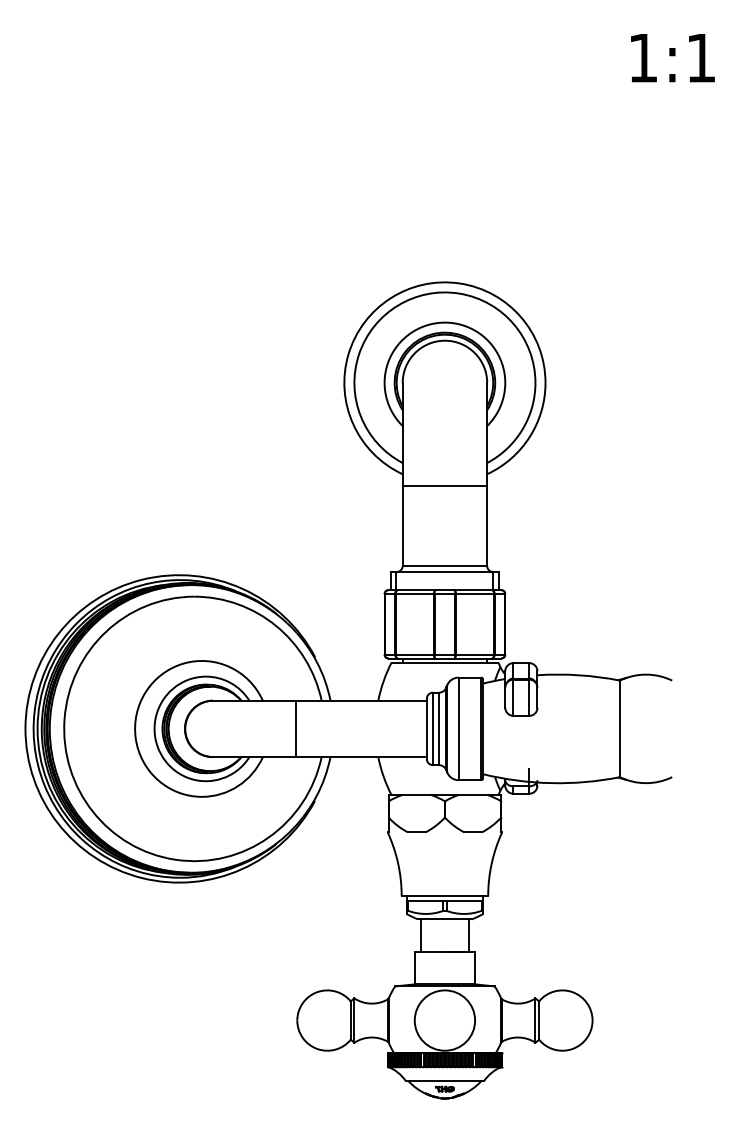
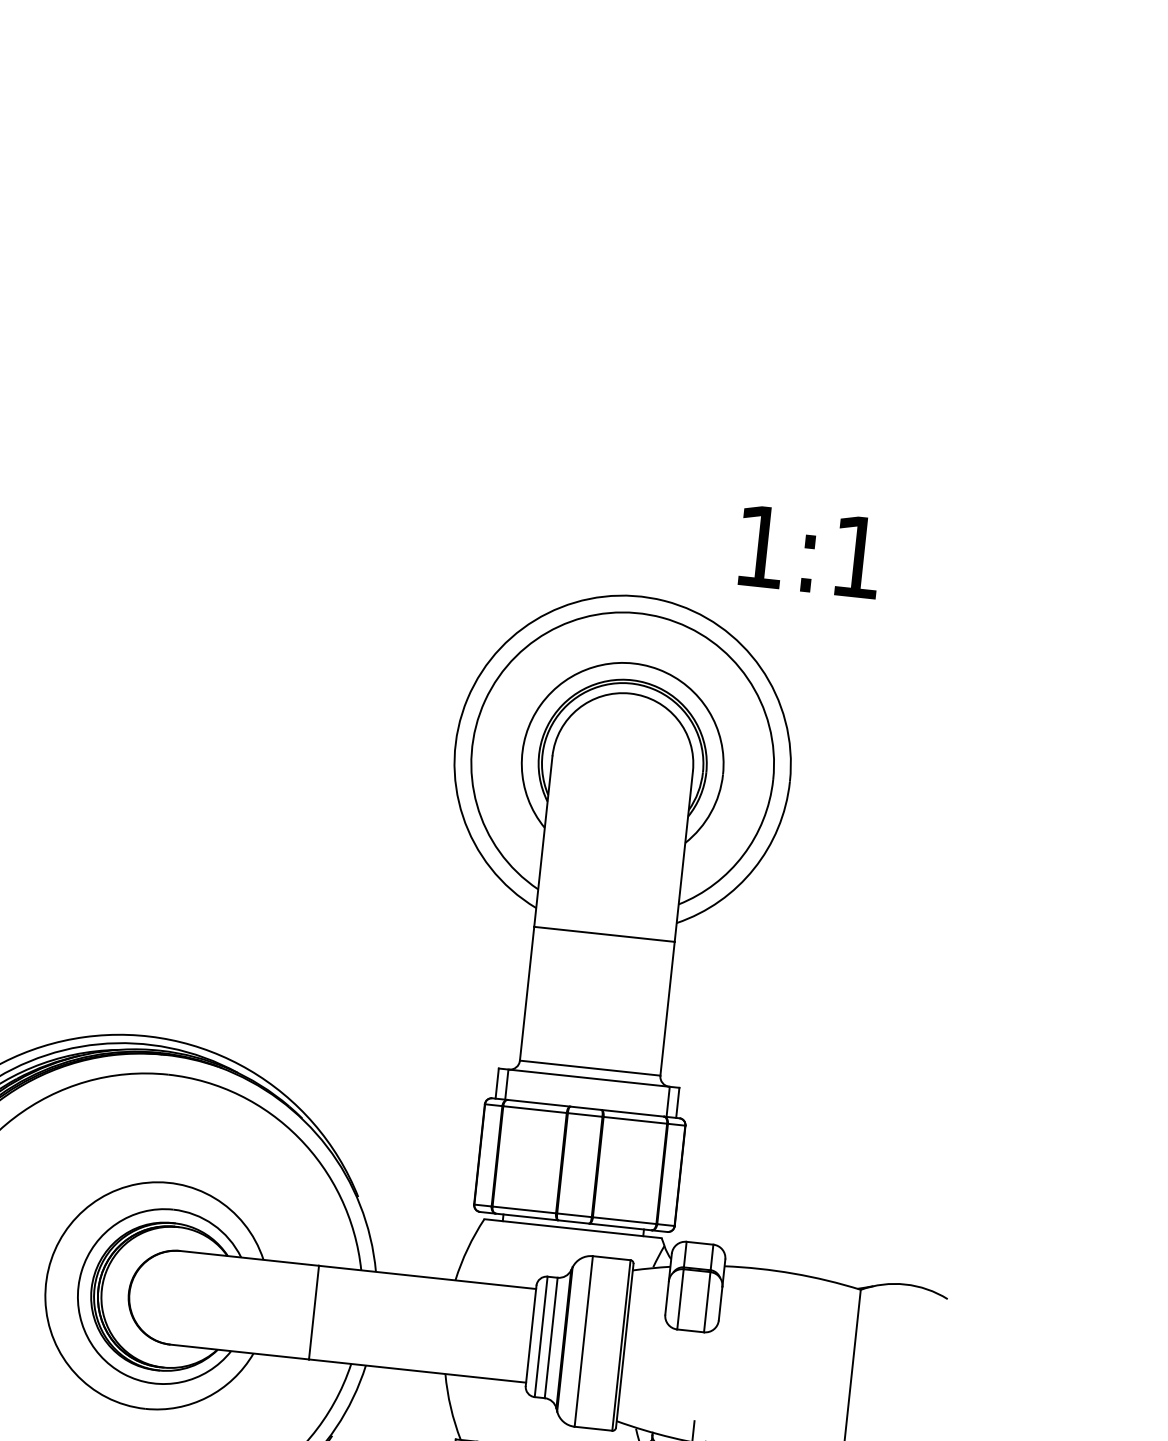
text: (672, 58) -> (809, 552), moved

